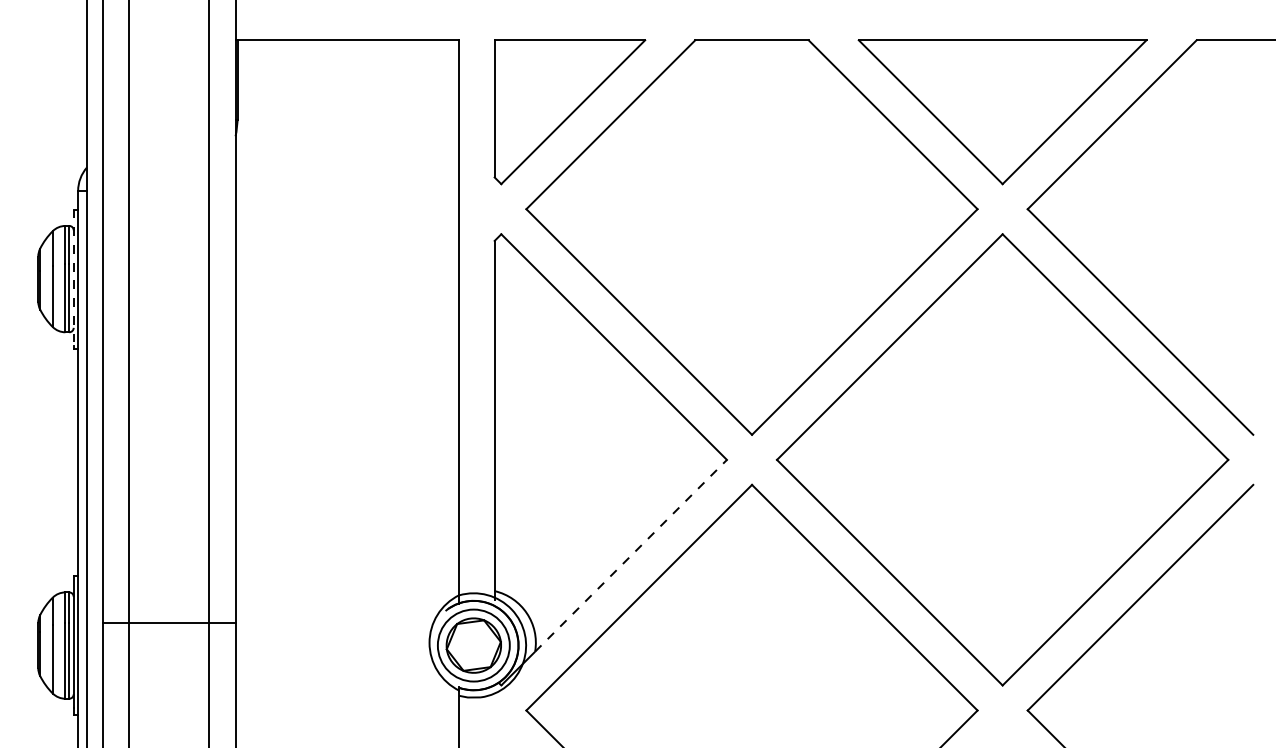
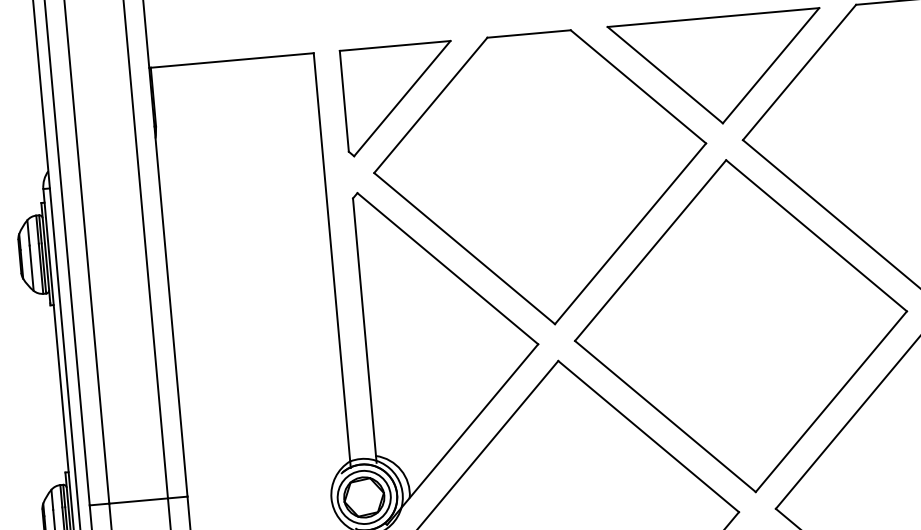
line: (73, 278) -> (45, 253), dashed -> solid
line: (631, 555) -> (474, 420), dashed -> solid

